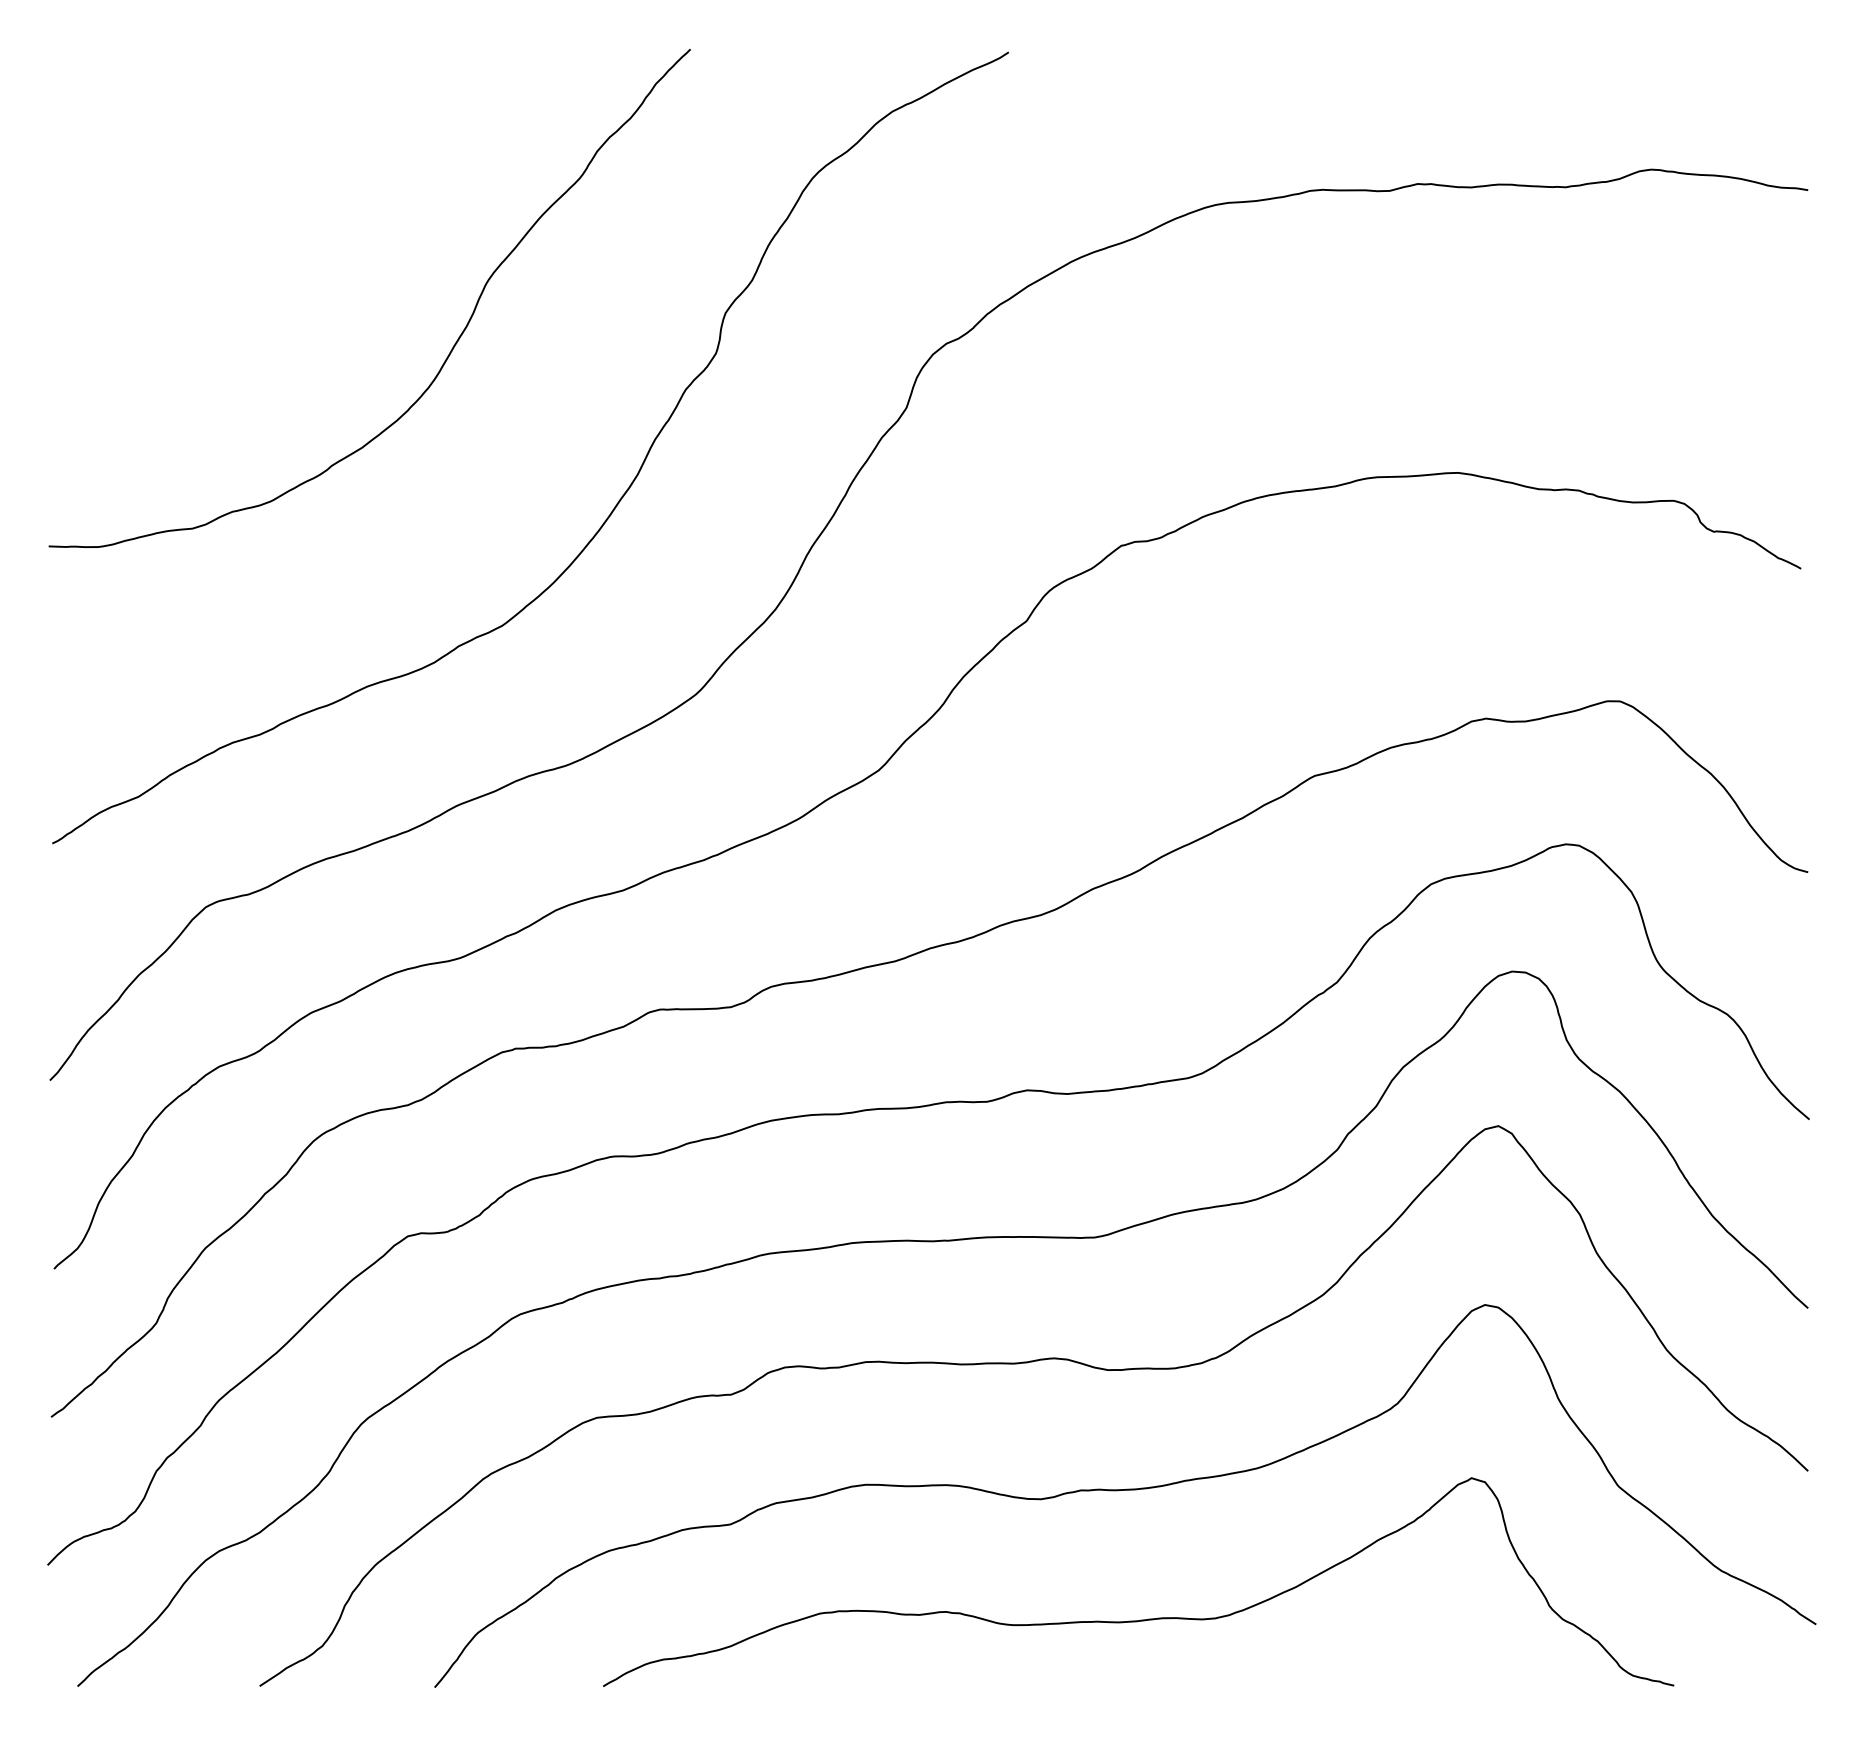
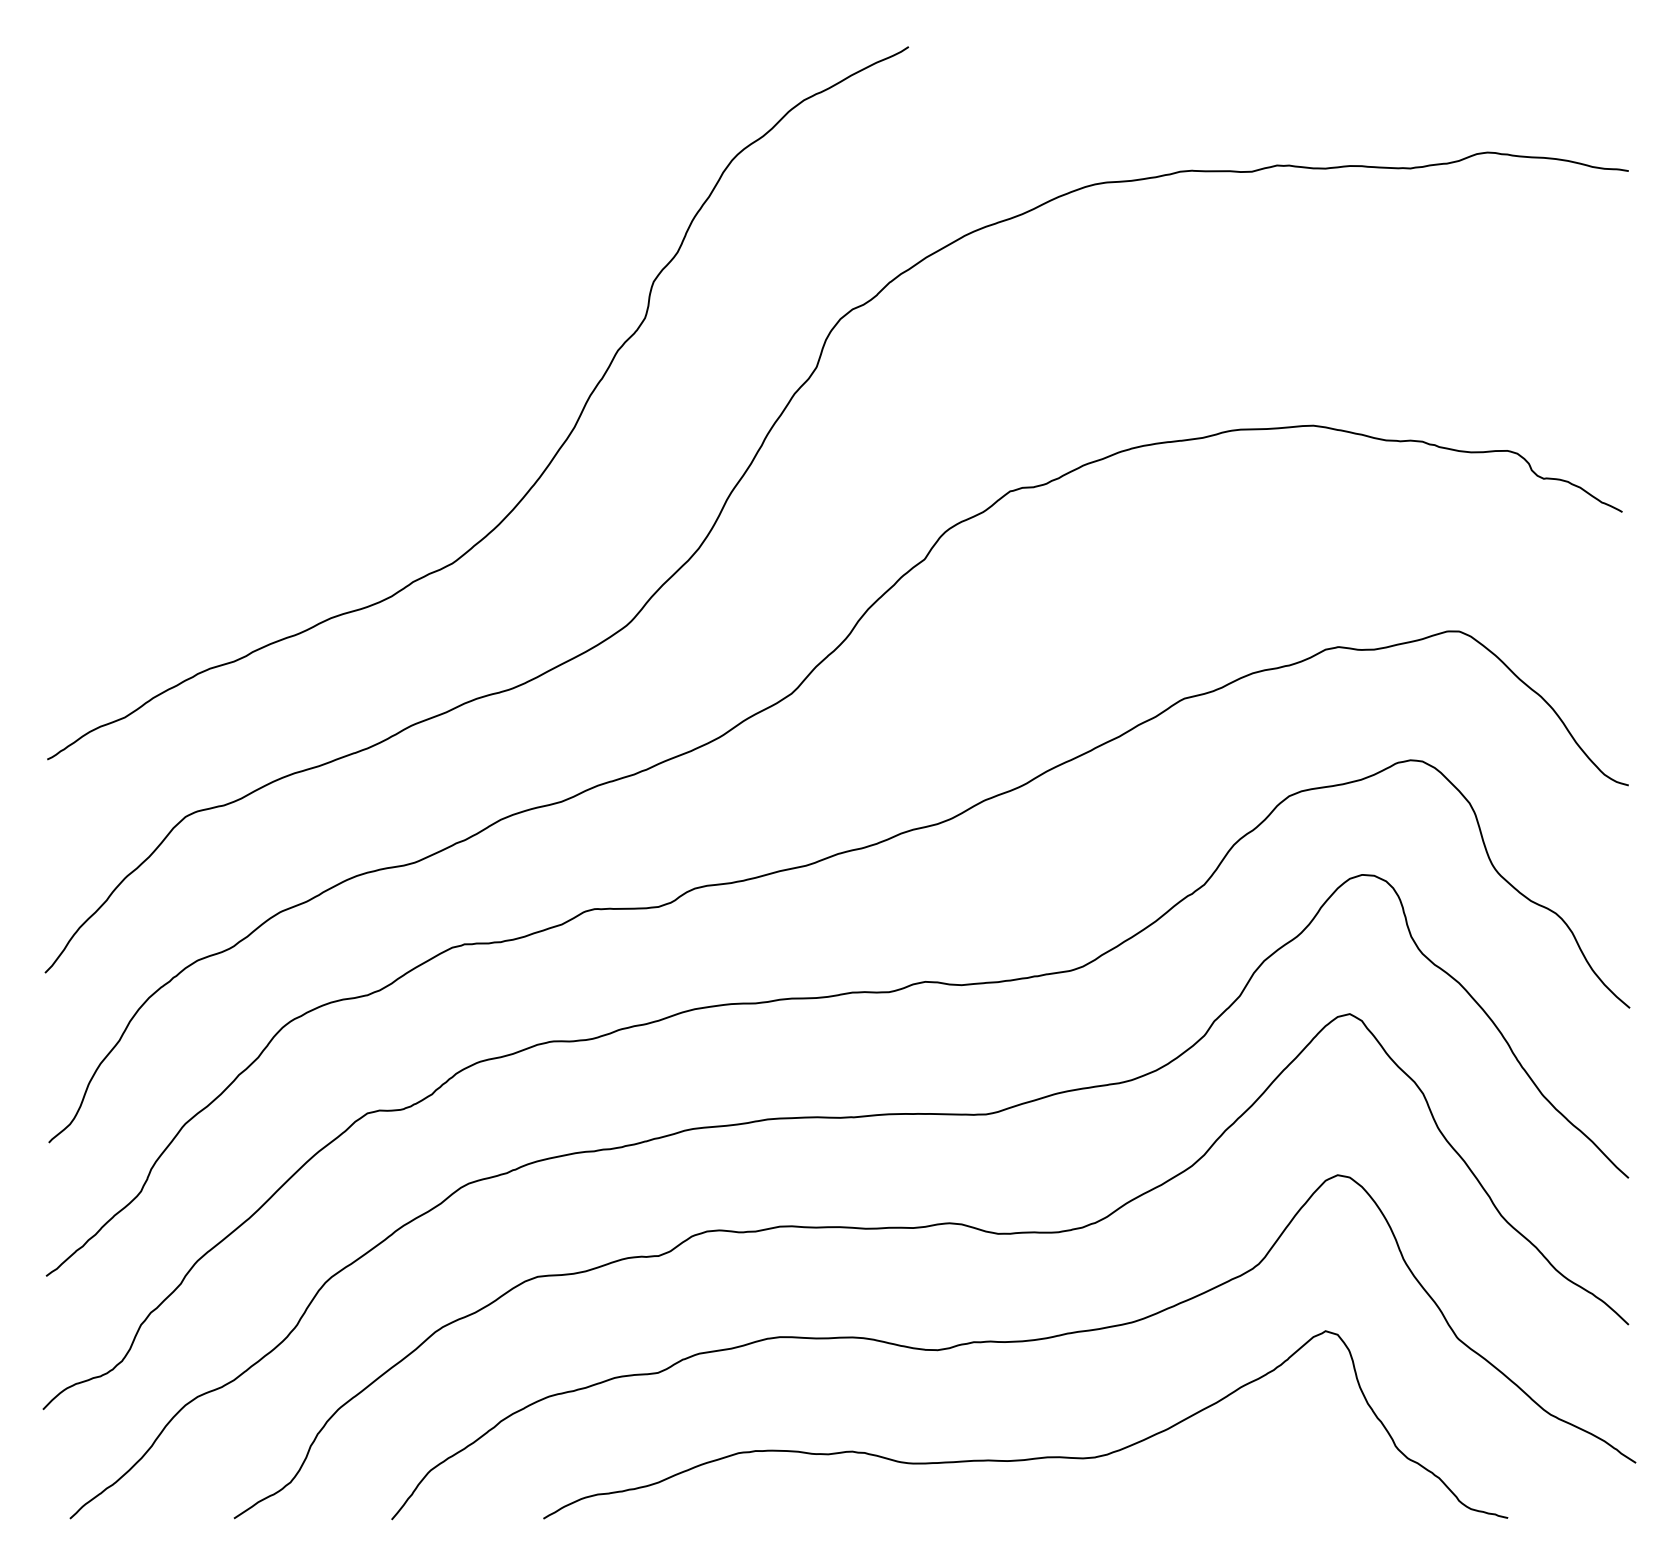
curve: (451, 348) -> (406, 313), removed

